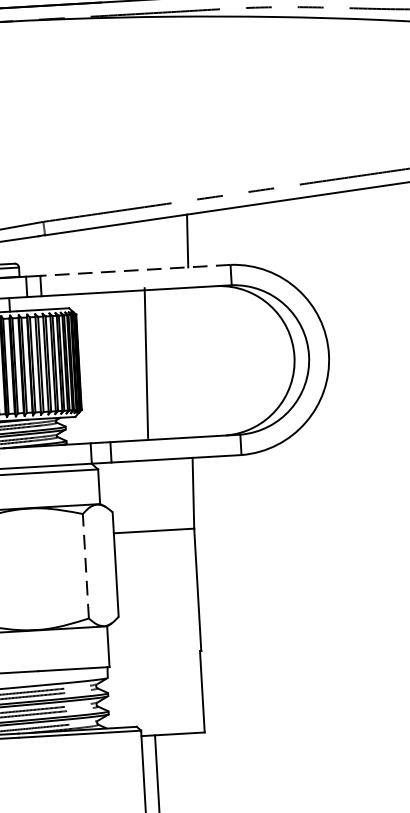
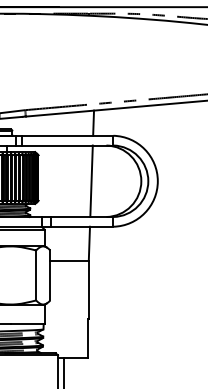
line: (134, 269) -> (67, 135), dashed -> solid
line: (146, 363) -> (91, 181), moved
line: (86, 566) -> (36, 275), dashed -> solid

